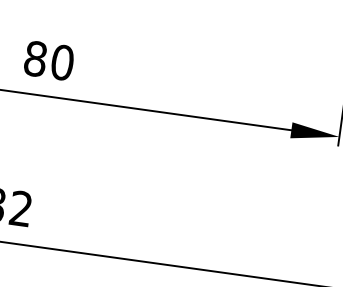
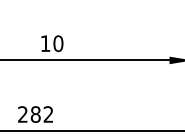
text: (35, 58) -> (45, 43), 80 -> 10

